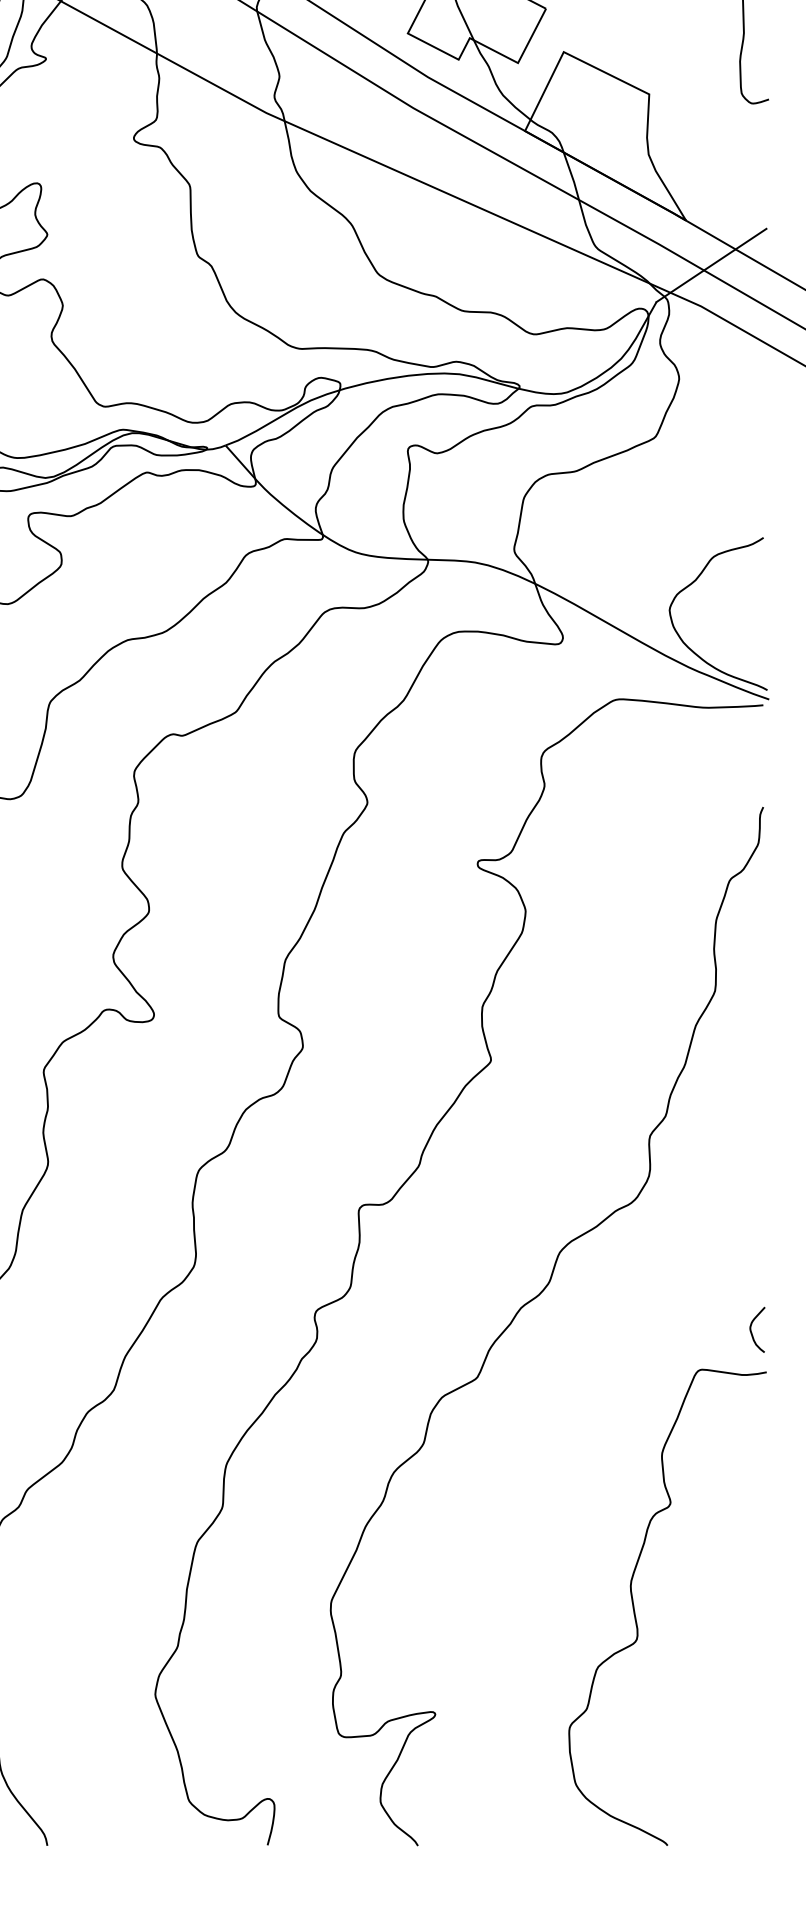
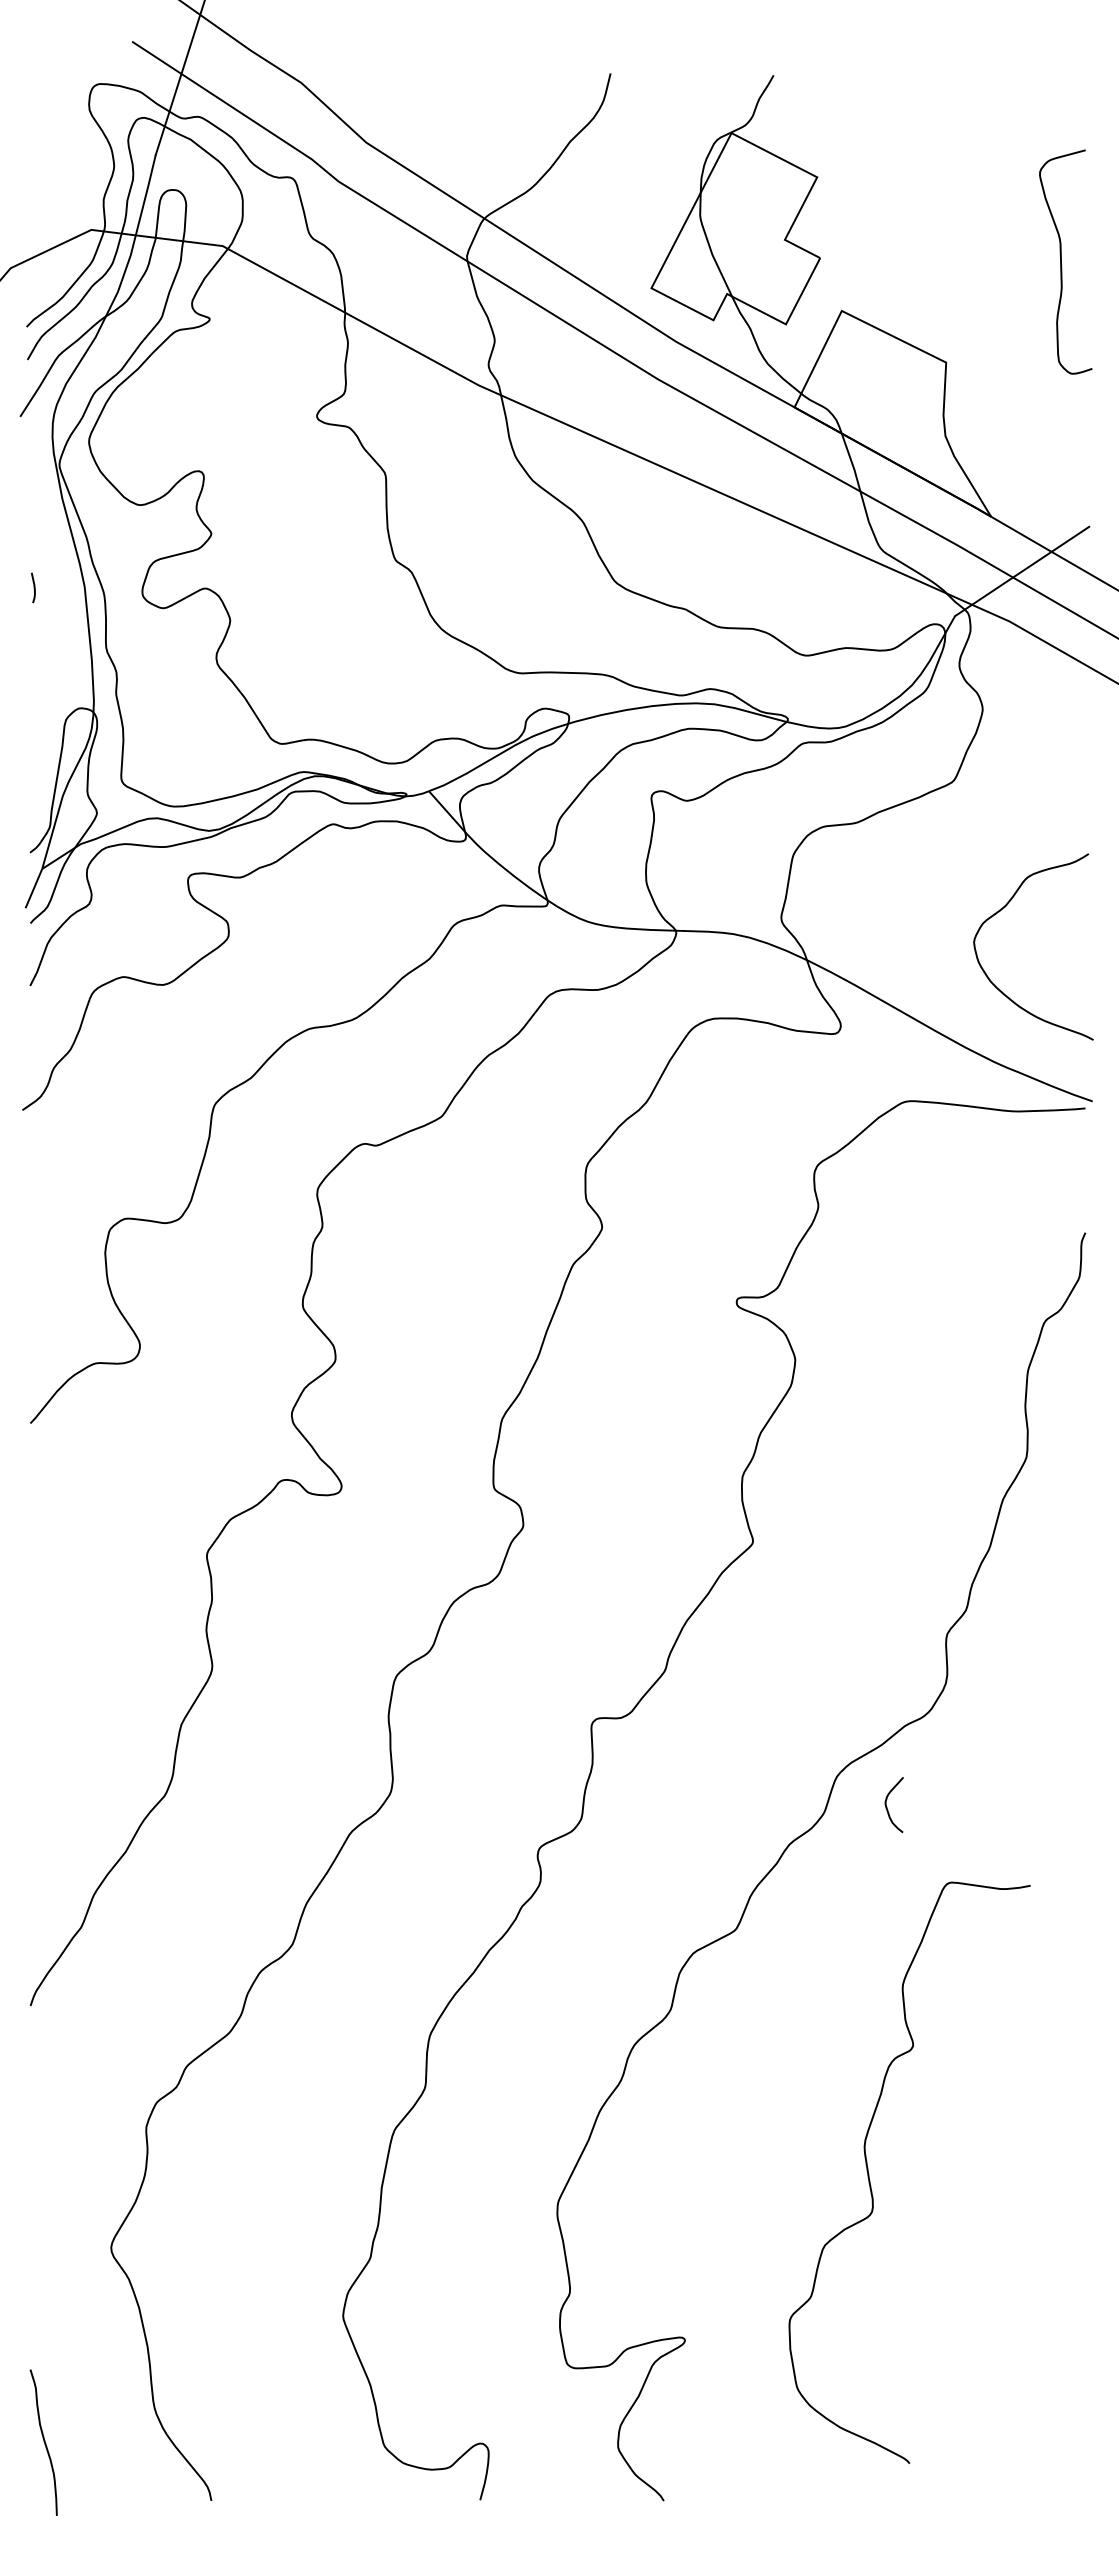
curve: (694, 582) -> (1004, 908), moved
curve: (751, 1331) -> (887, 1807), moved
curve: (635, 1613) -> (870, 2180), moved

